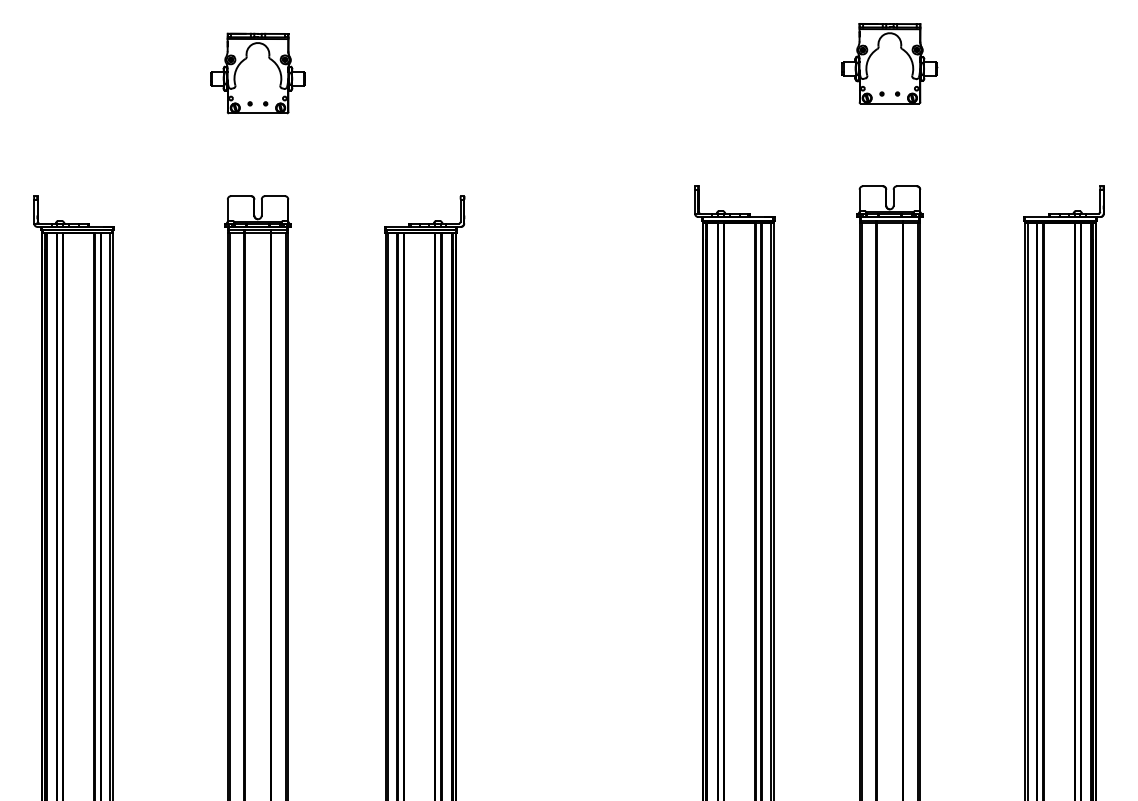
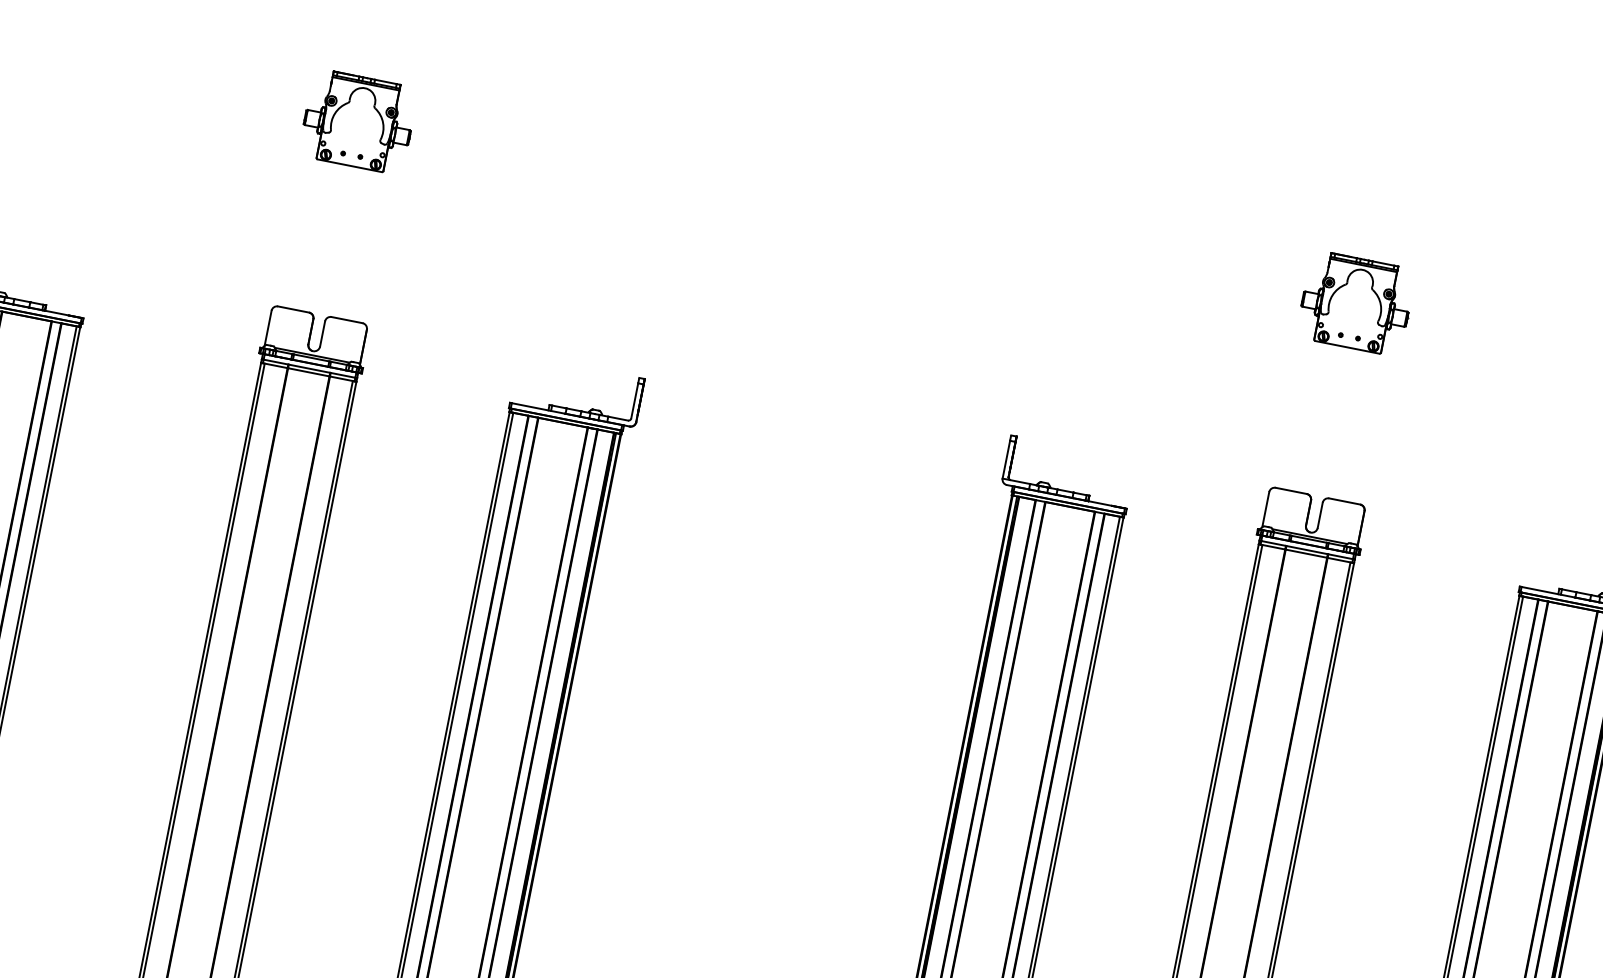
part: (889, 63) -> (1355, 302), size x0.7
part: (257, 73) -> (357, 121), size x0.7

